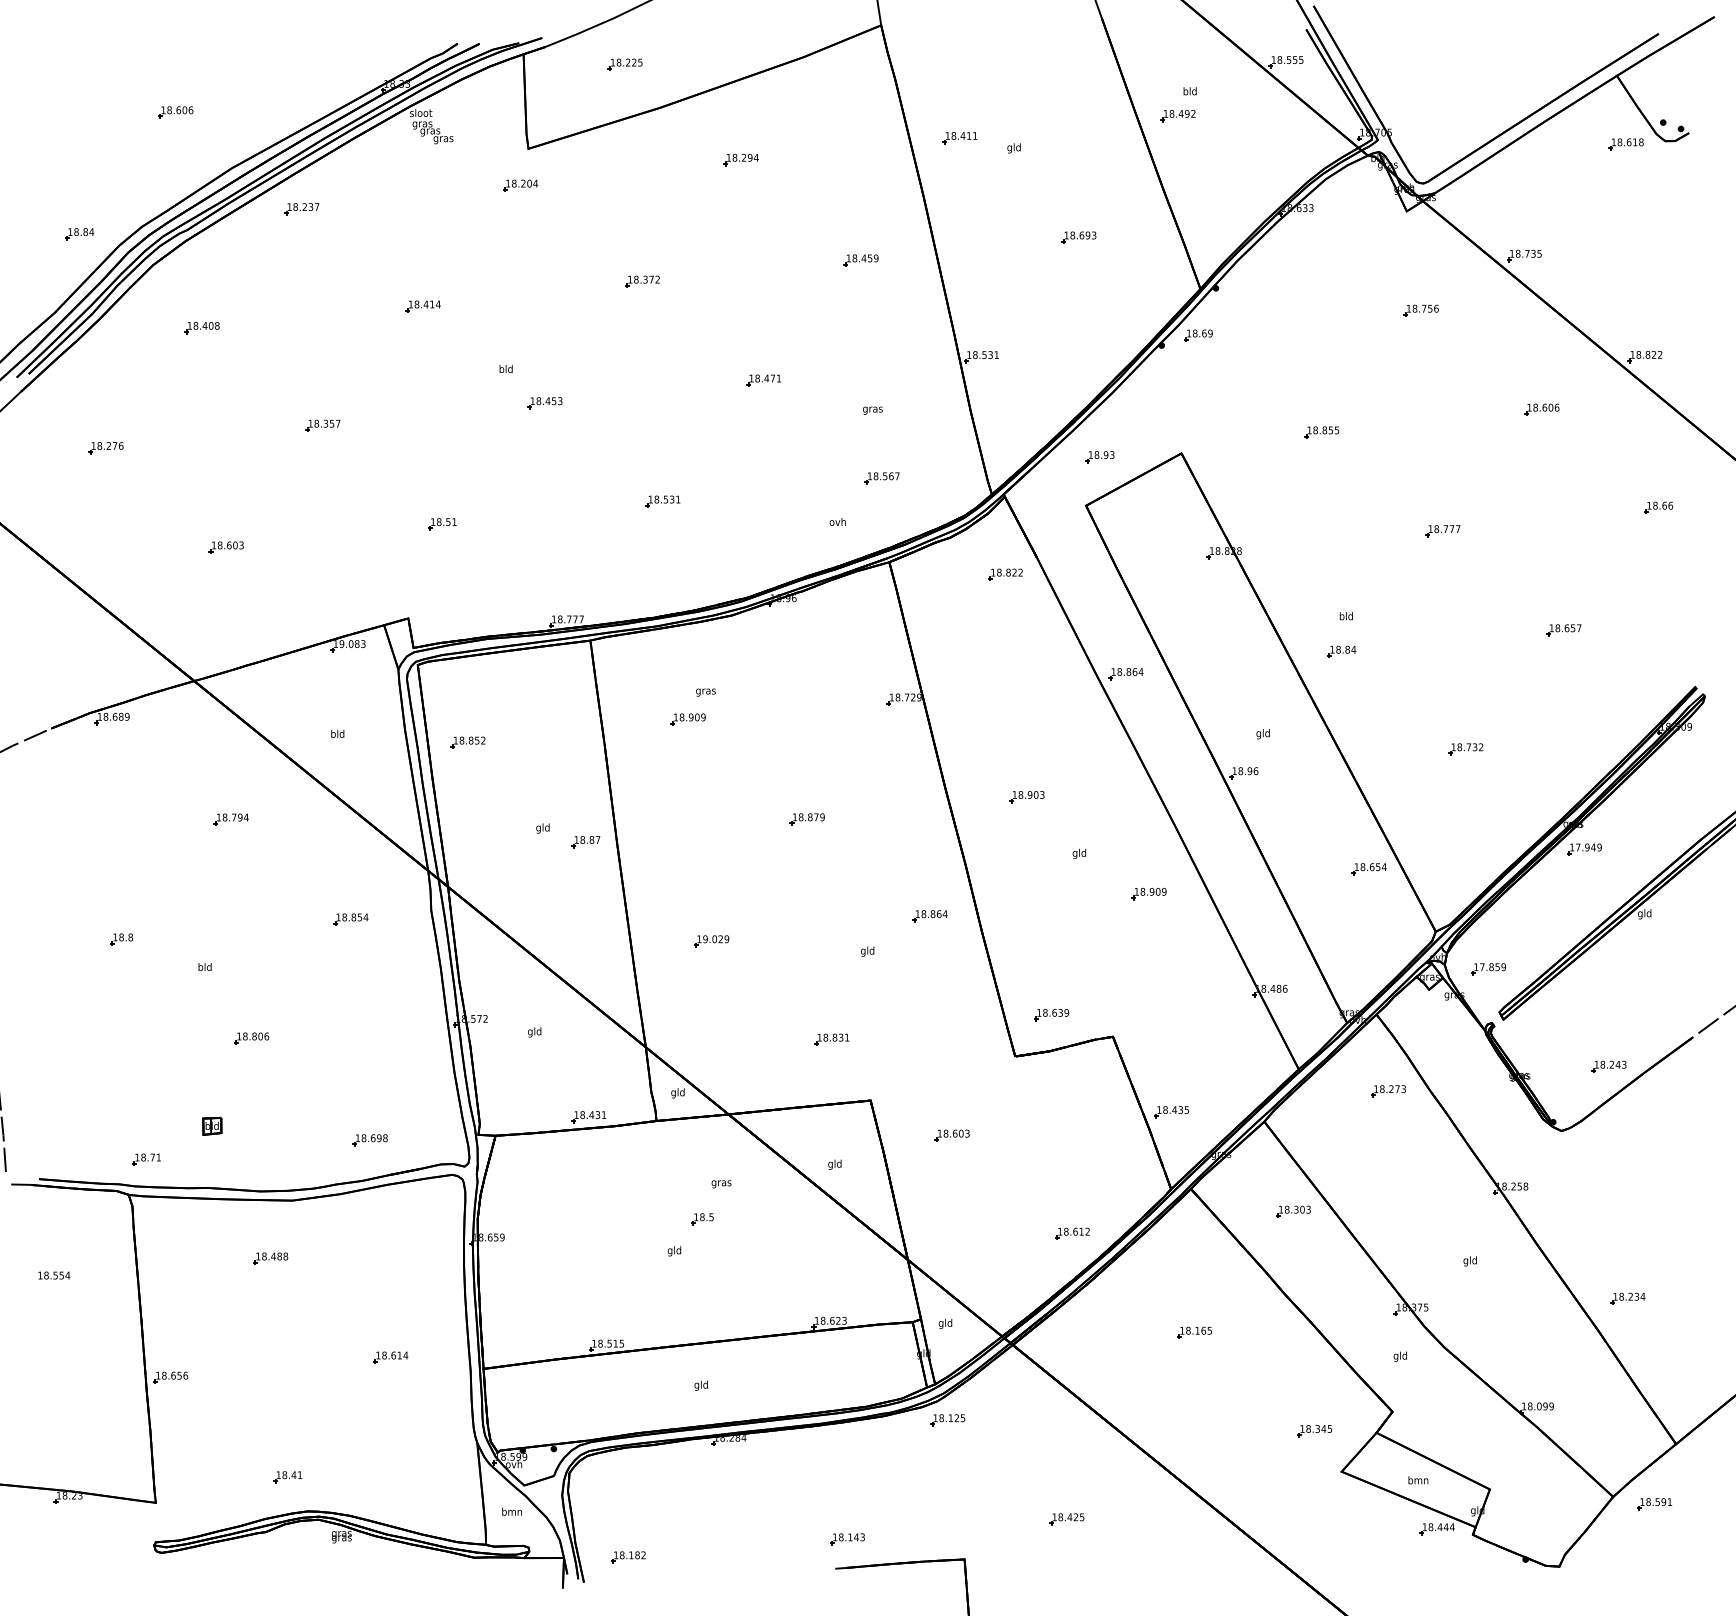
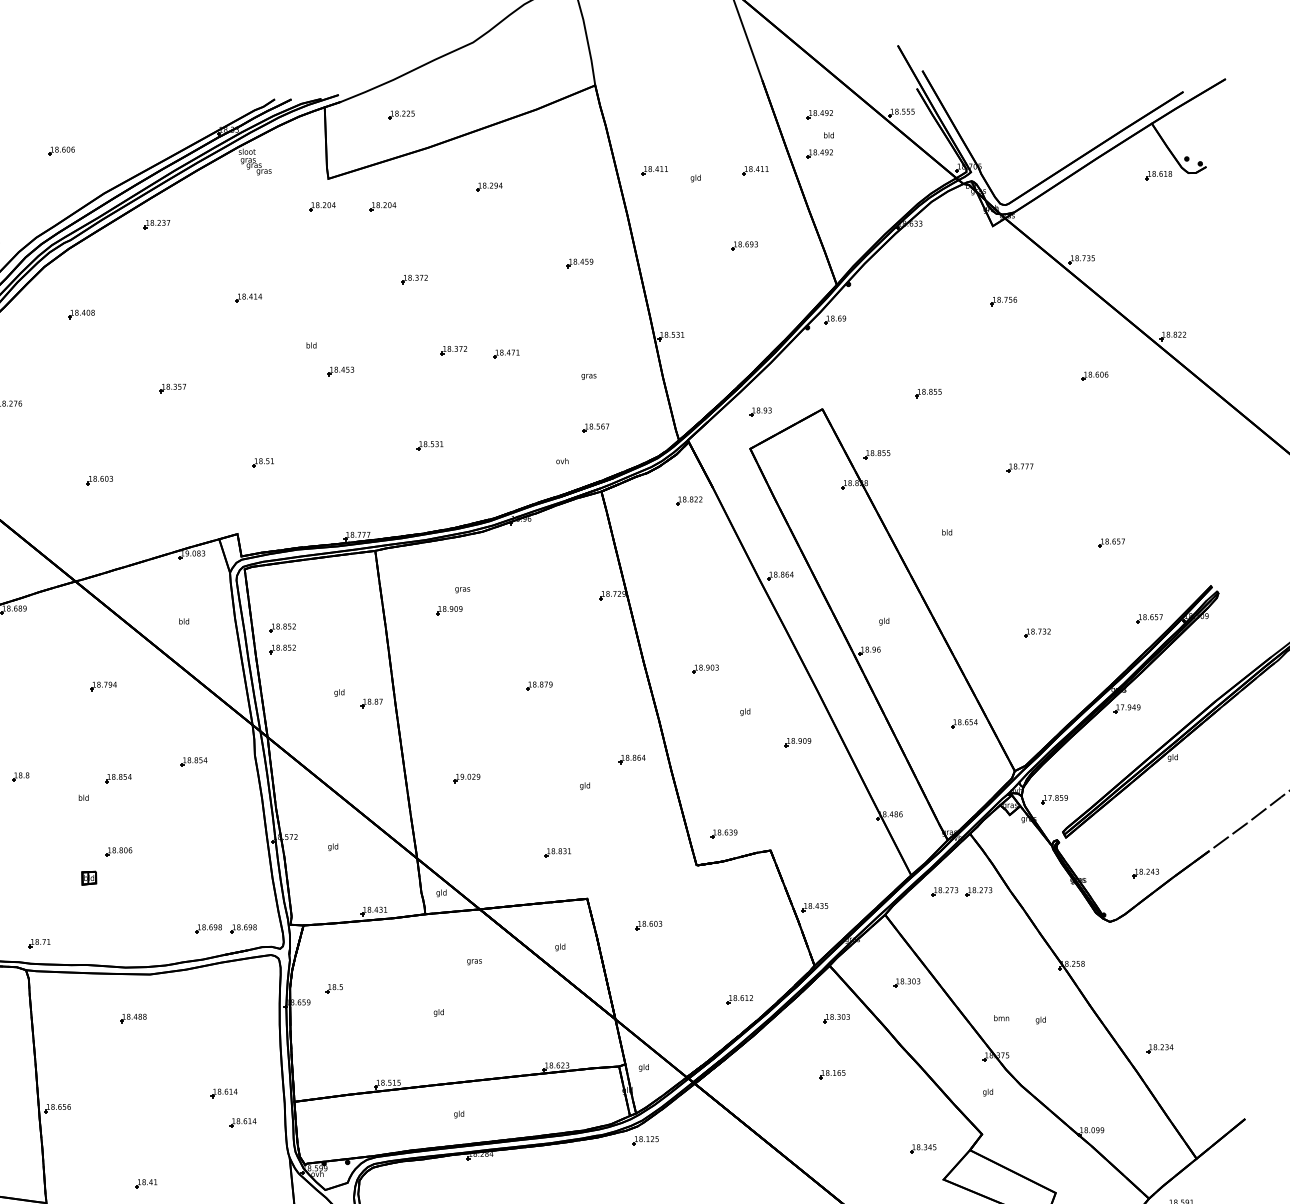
part: (1177, 64) -> (819, 115), added
part: (1092, 138) -> (755, 171), added
part: (600, 185) -> (382, 206), added
part: (694, 375) -> (454, 350), added
part: (1658, 507) -> (1183, 450), removed
part: (1253, 513) -> (876, 454), added
part: (1341, 651) -> (943, 559), removed
part: (1613, 730) -> (1149, 618), added
part: (467, 770) -> (282, 649), added
part: (250, 941) -> (118, 778), added
part: (1343, 1091) -> (945, 891), added
part: (212, 1125) -> (89, 877), moved
part: (415, 1140) -> (242, 929), added
part: (702, 1219) -> (334, 988), moved
part: (1200, 1258) -> (836, 1018), added
part: (415, 1396) -> (242, 1122), added
text: (1418, 1480) -> (1001, 1018), moved

